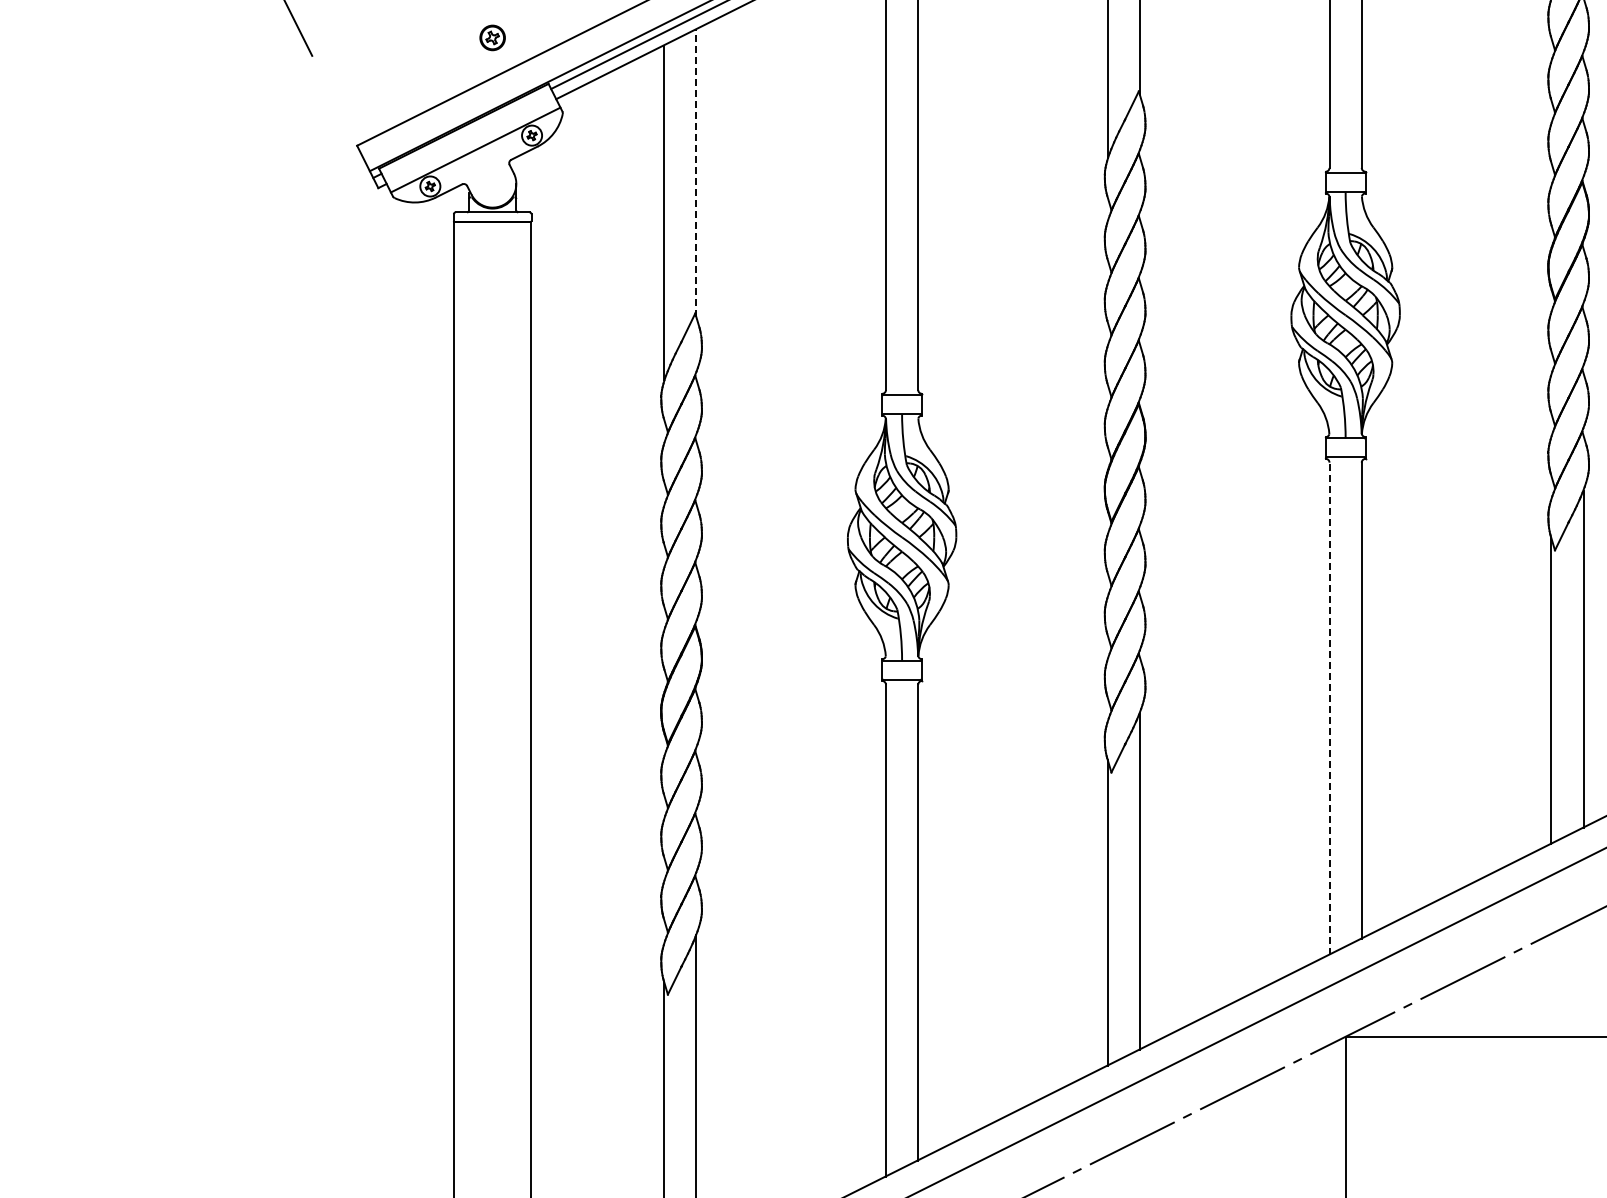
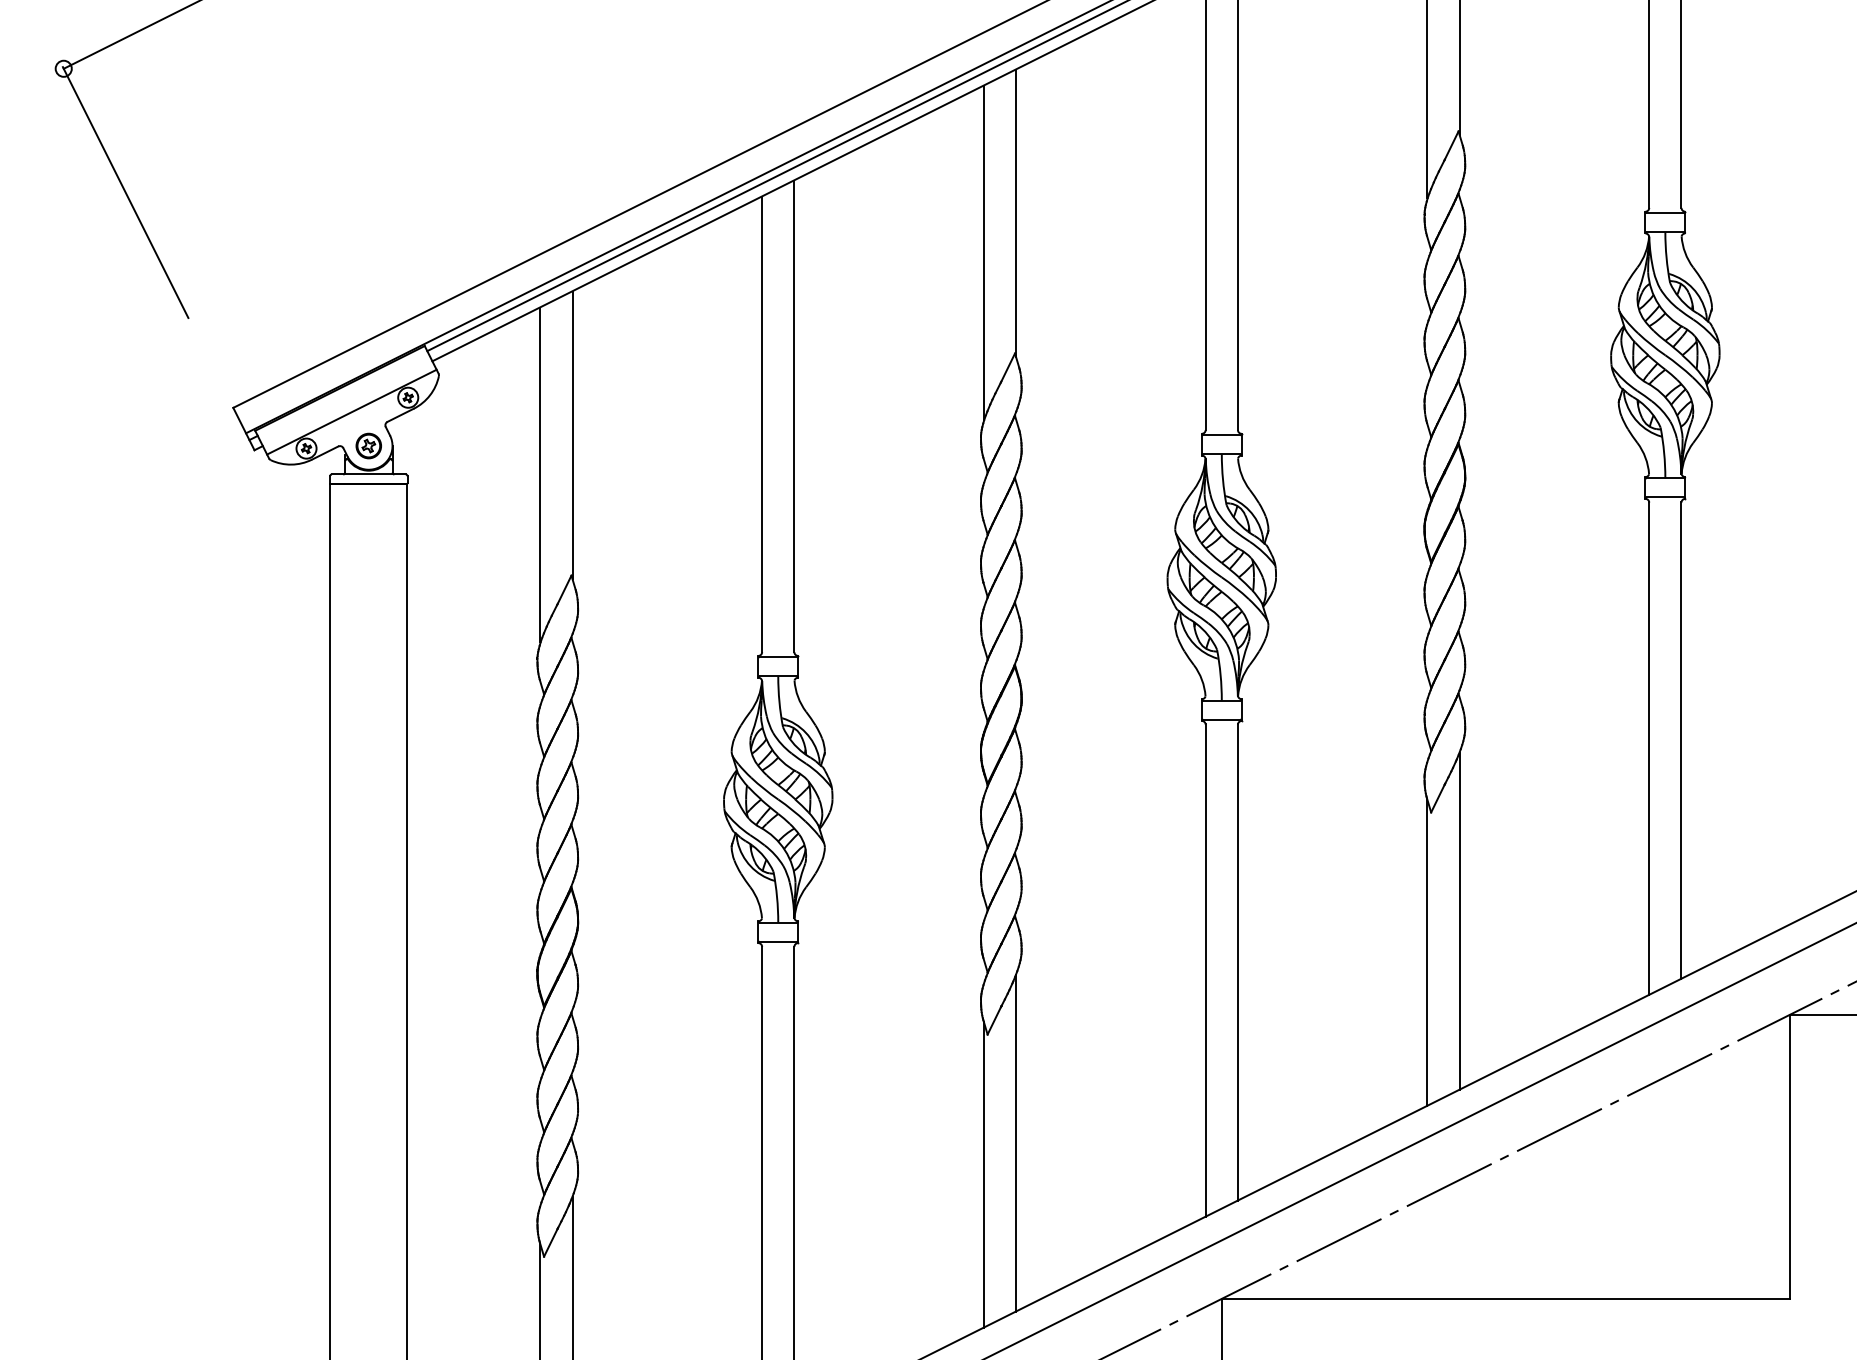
part: (492, 37) -> (368, 445), moved
line: (696, 173) -> (572, 435), dashed -> solid
line: (1329, 708) -> (1205, 970), dashed -> solid

